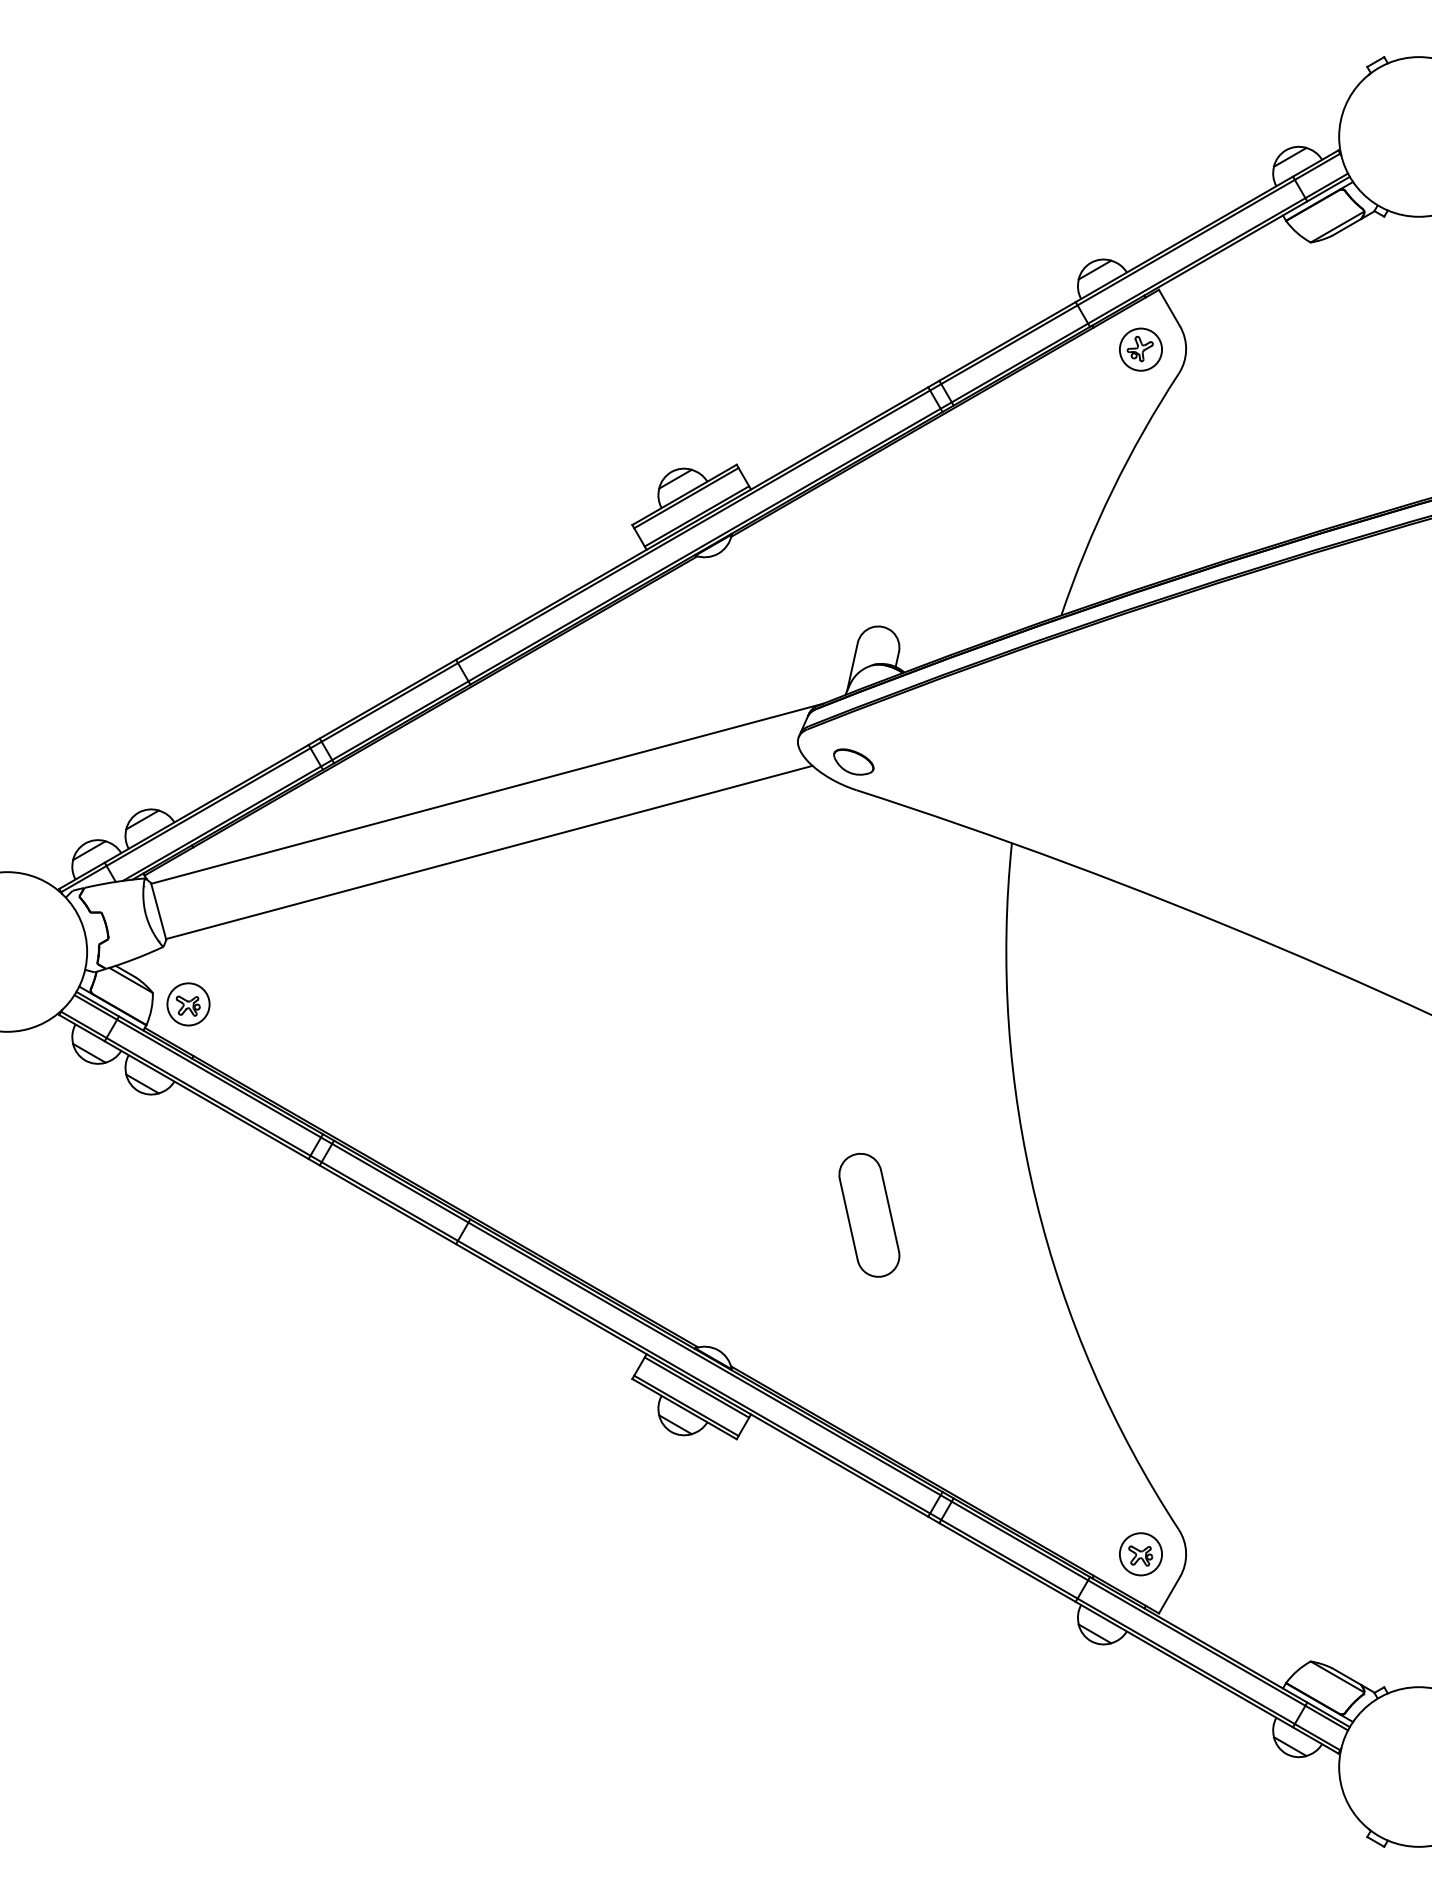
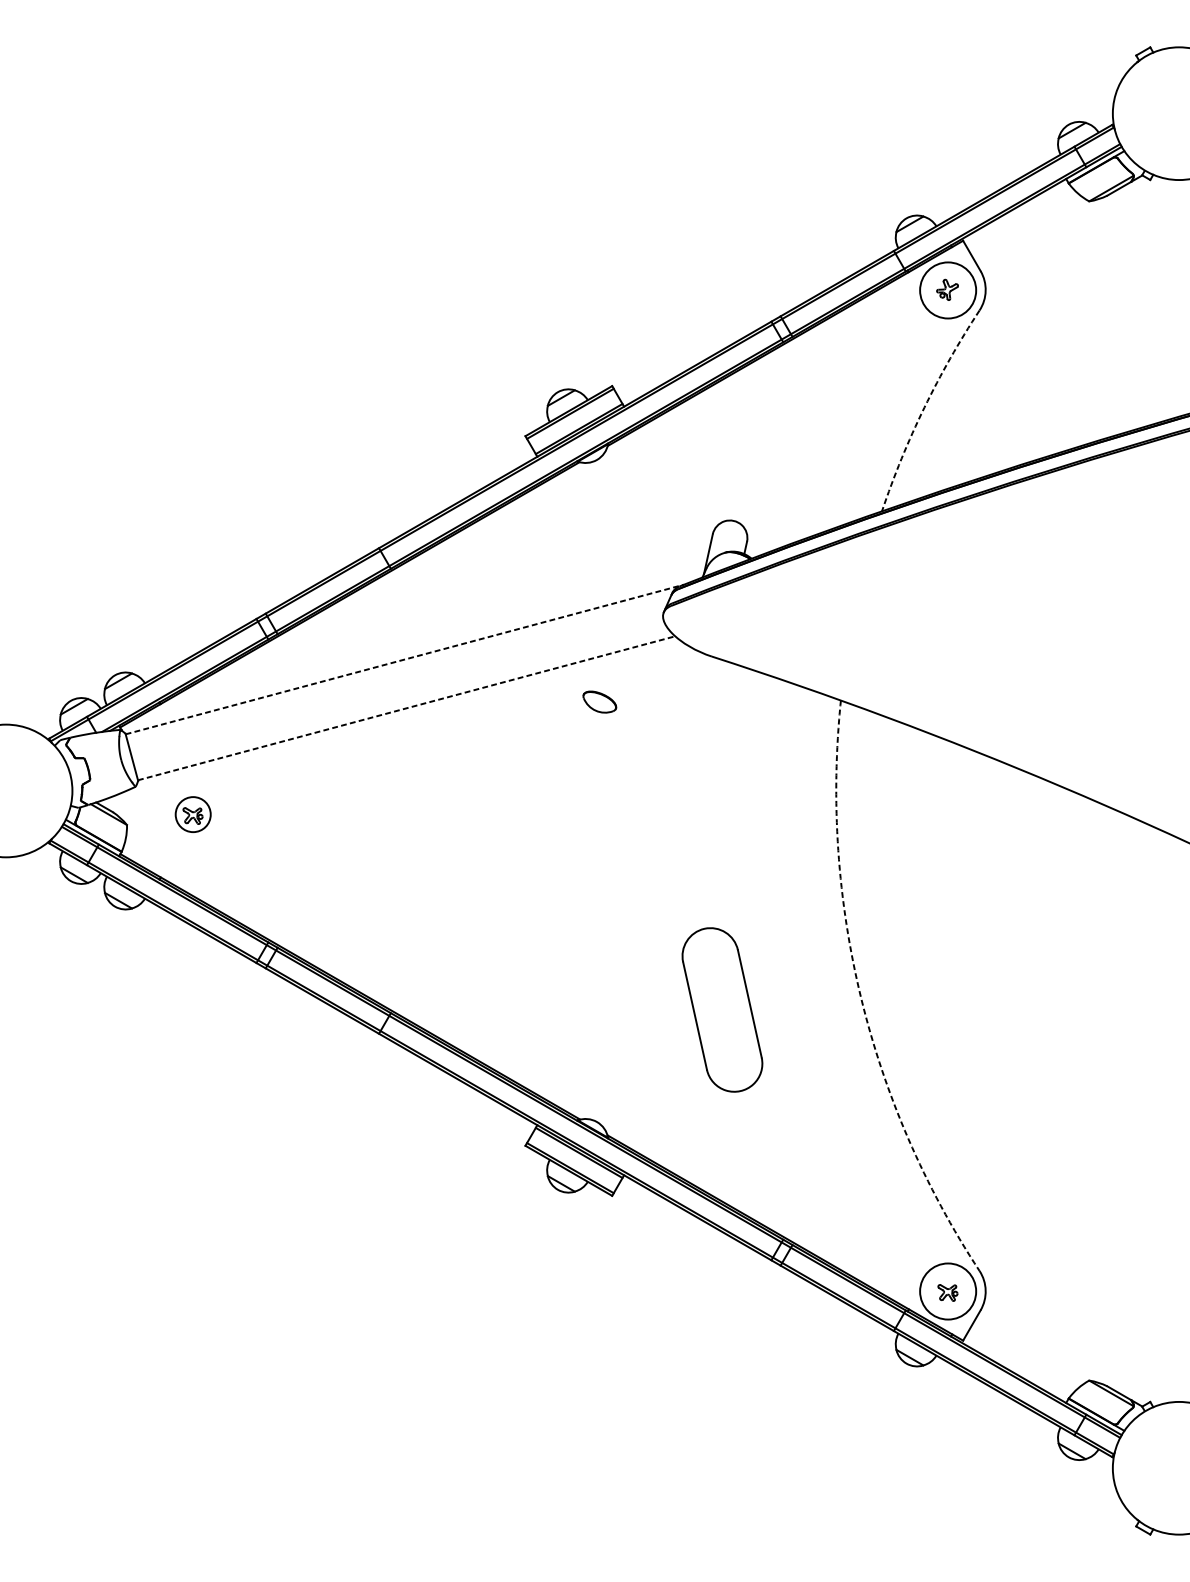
circle: (1140, 349) -> (947, 290), size x1.6
arc: (1112, 490) -> (924, 407), solid -> dashed
part: (853, 761) -> (599, 701), moved
line: (487, 793) -> (405, 659), solid -> dashed
line: (489, 852) -> (406, 708), solid -> dashed
part: (188, 1004) -> (193, 814), moved
arc: (1036, 1200) -> (861, 997), solid -> dashed
part: (869, 1214) -> (722, 1009), size x1.6
circle: (1140, 1554) -> (947, 1291), size x1.6

